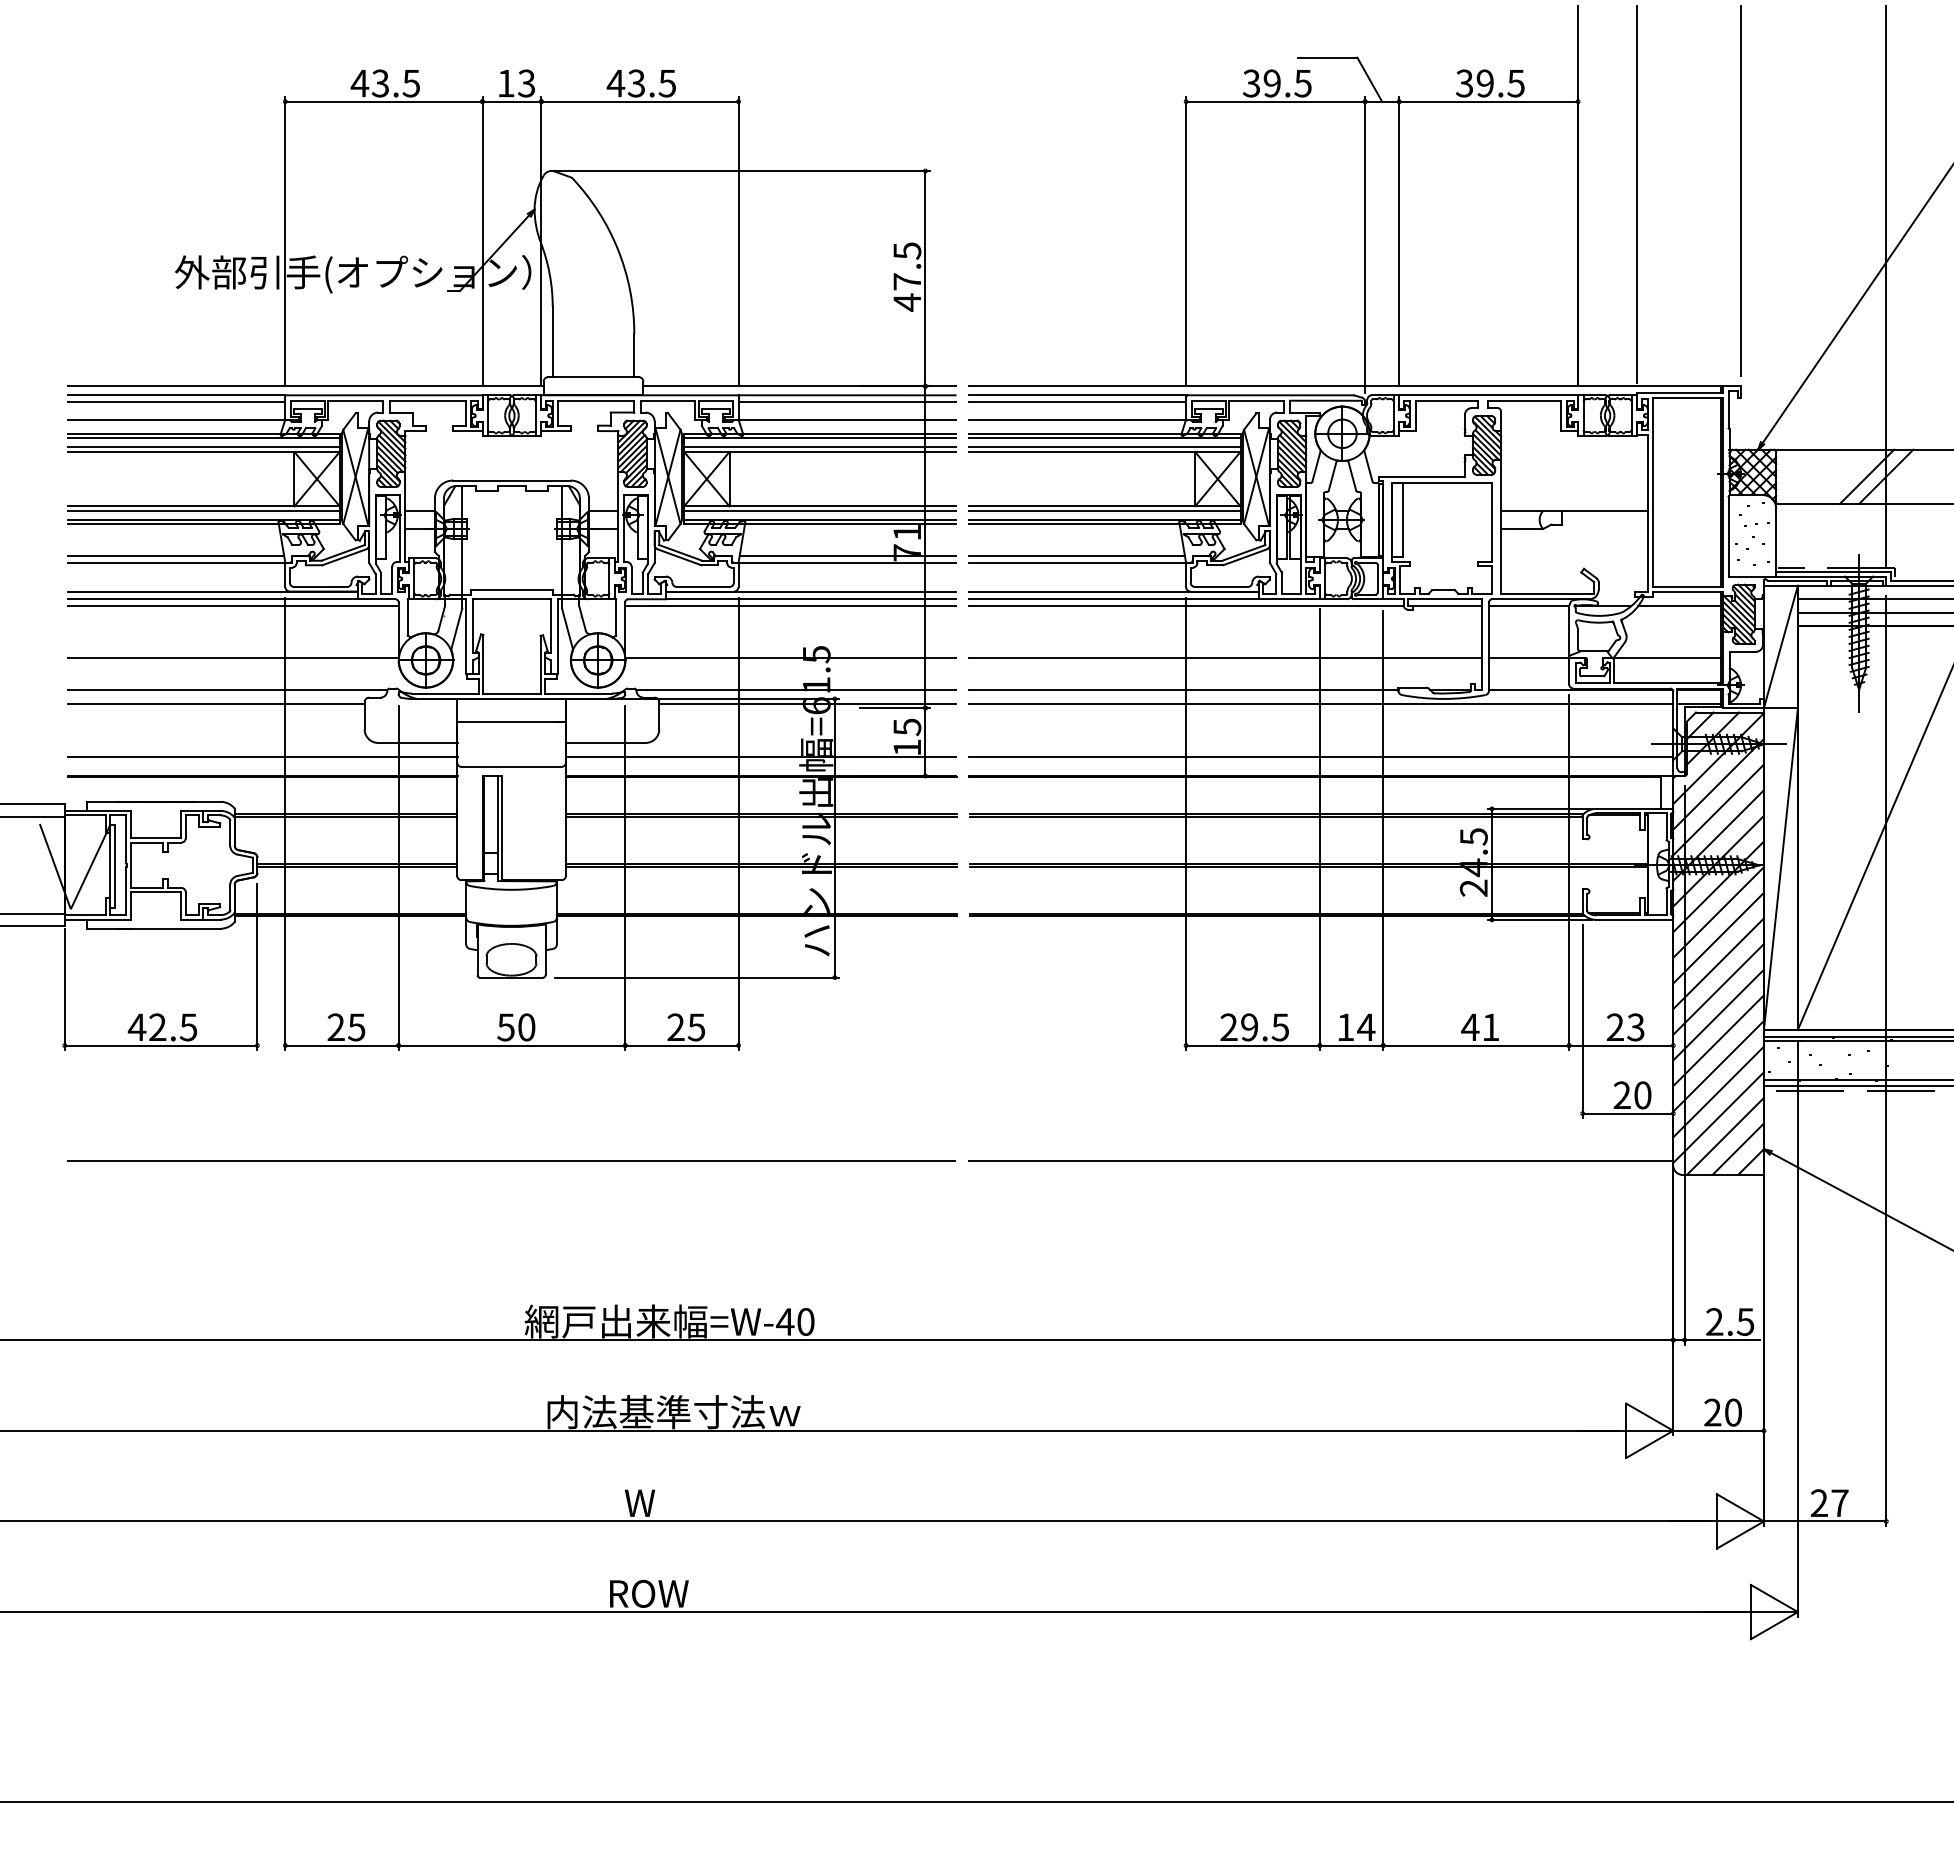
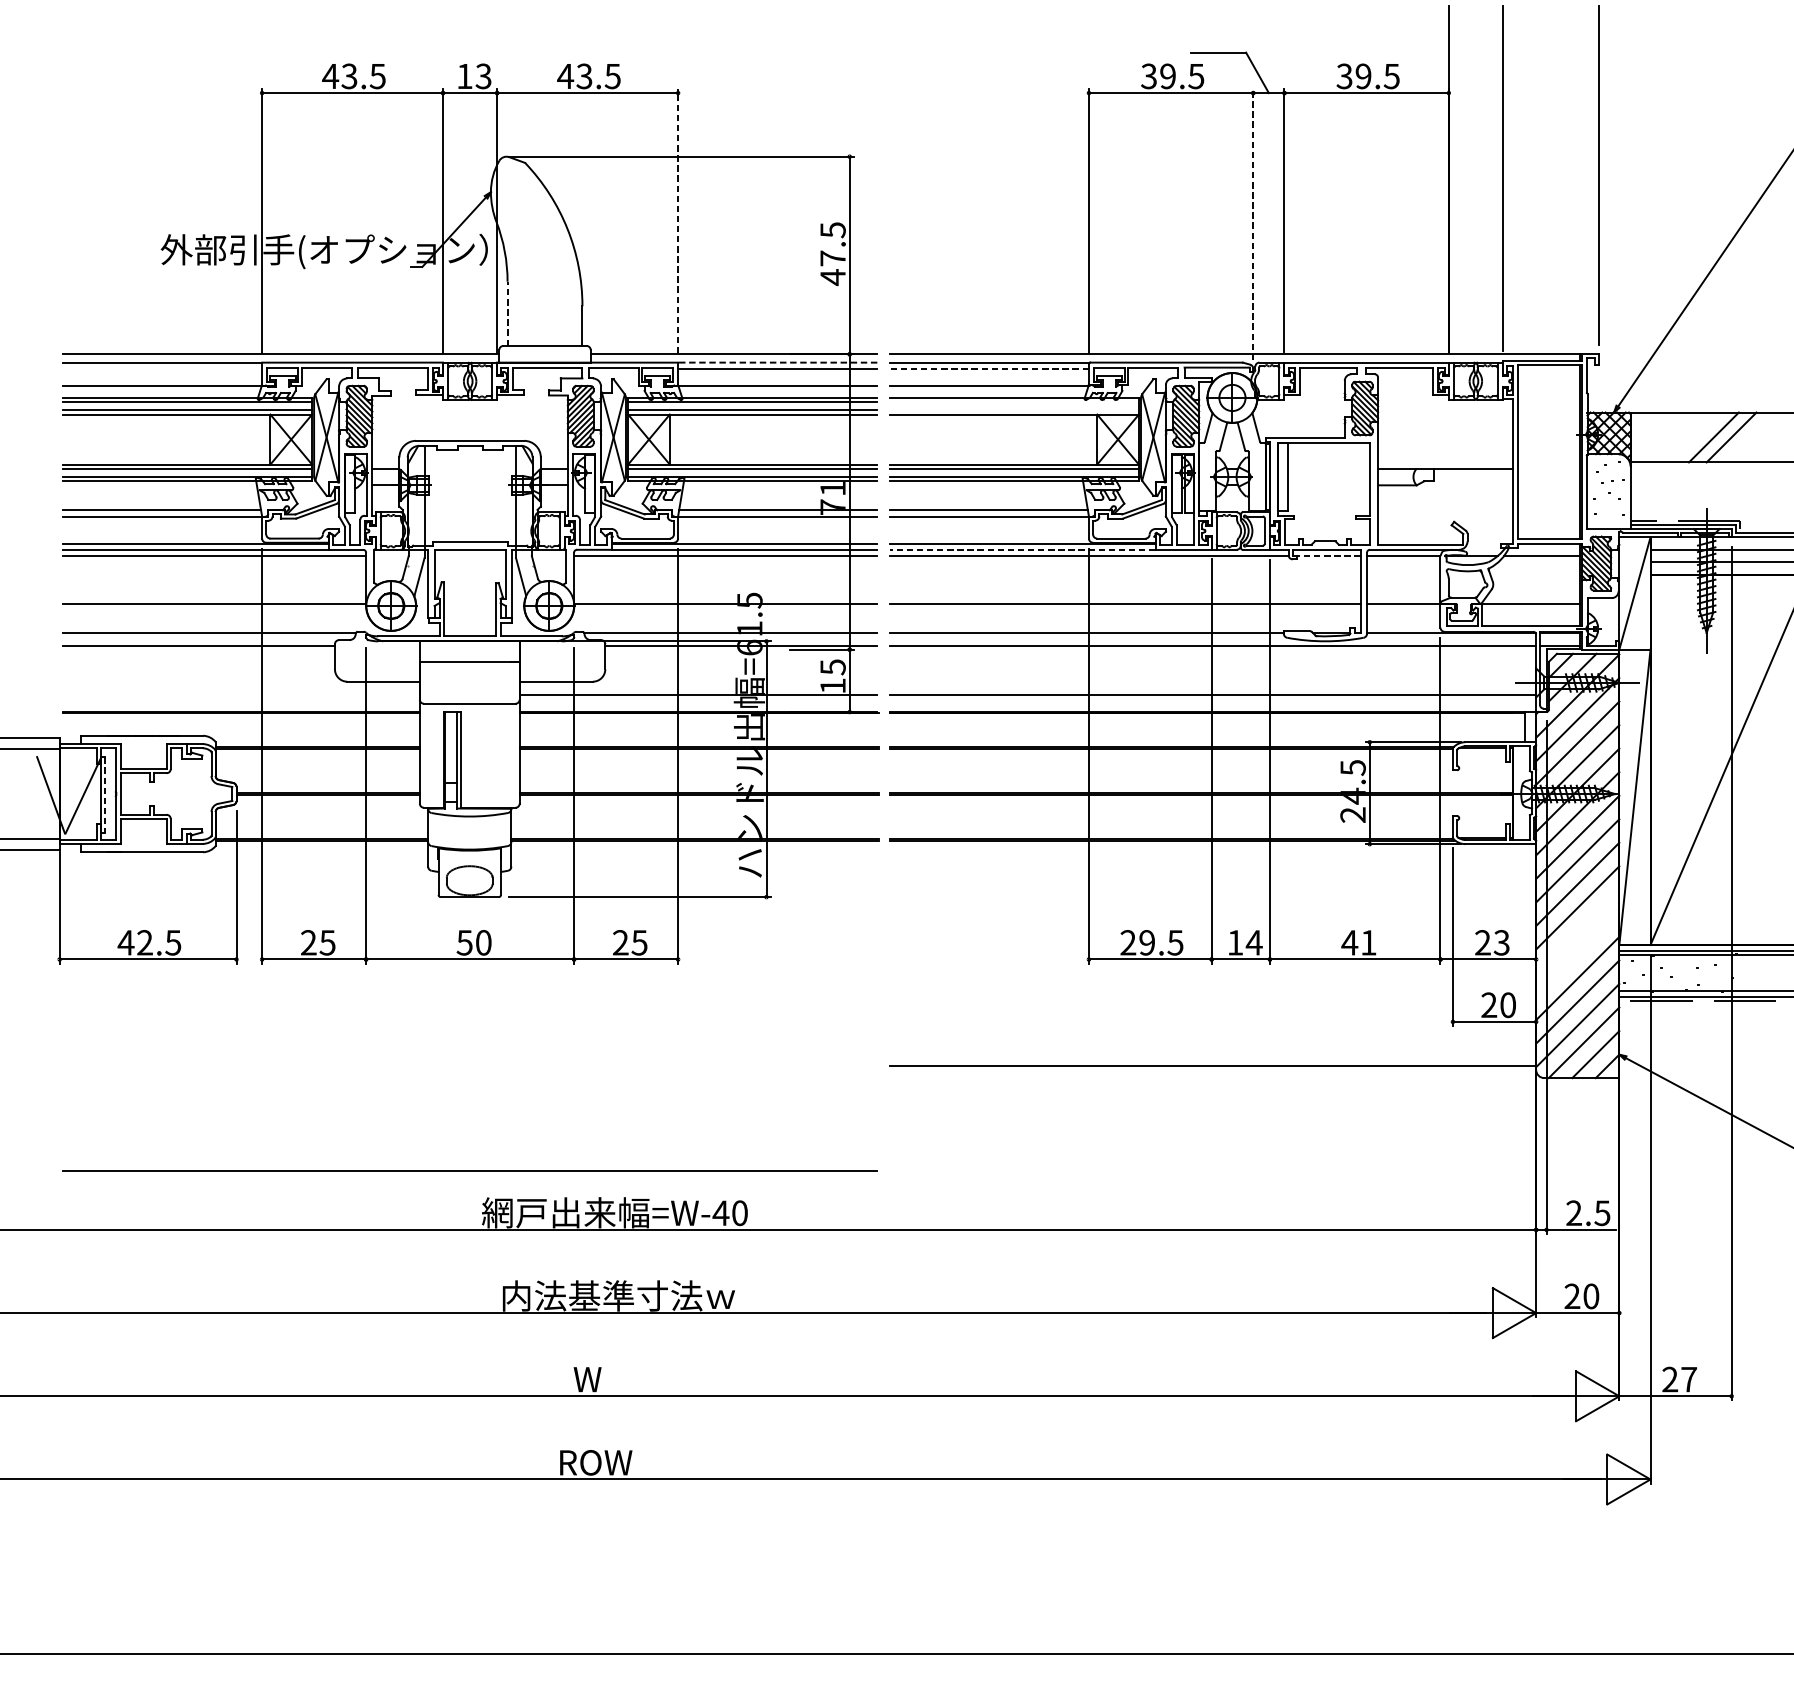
line: (738, 240) -> (678, 220), solid -> dashed
line: (1365, 244) -> (1253, 224), solid -> dashed
line: (1886, 286) -> (1731, 262), removed
line: (552, 342) -> (507, 314), solid -> dashed
line: (847, 395) -> (778, 362), solid -> dashed
line: (176, 402) -> (162, 369), removed
line: (1077, 402) -> (989, 369), solid -> dashed
line: (1104, 438) -> (1014, 402), removed
line: (1104, 447) -> (1014, 410), removed
line: (1113, 599) -> (1022, 550), solid -> dashed
line: (1446, 606) -> (1327, 556), solid -> dashed
line: (262, 757) -> (241, 695), removed
line: (114, 867) -> (105, 796), solid -> dashed
line: (1718, 1014) -> (1577, 930), removed
line: (1718, 1040) -> (1577, 954), removed
line: (511, 1160) -> (469, 1170), moved

